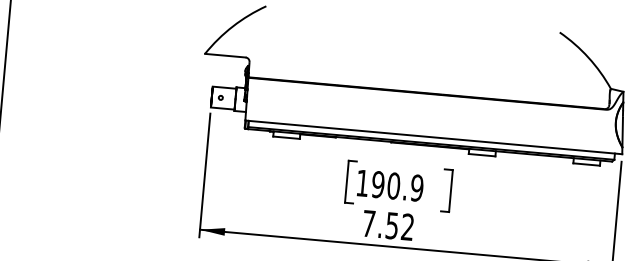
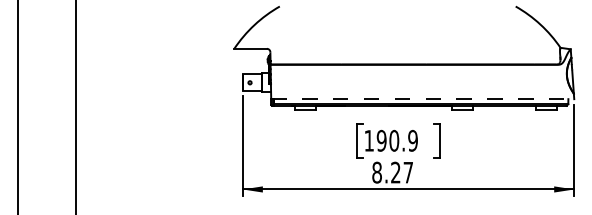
line: (433, 137) -> (422, 99), solid -> dashed
text: (388, 225) -> (392, 172), 7.52 -> 8.27

